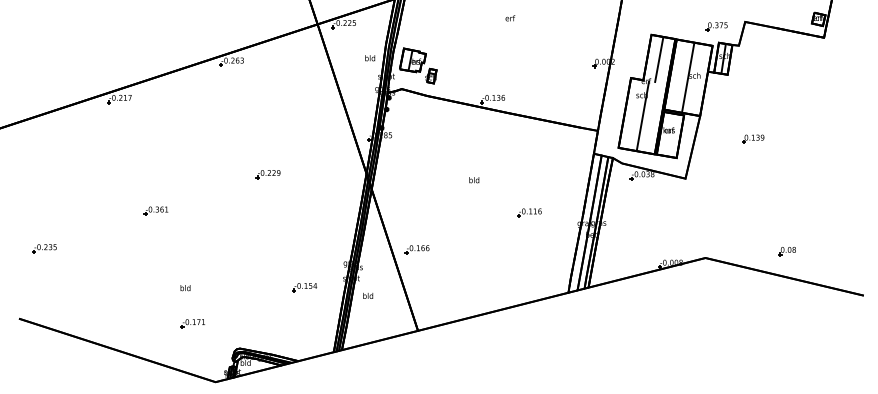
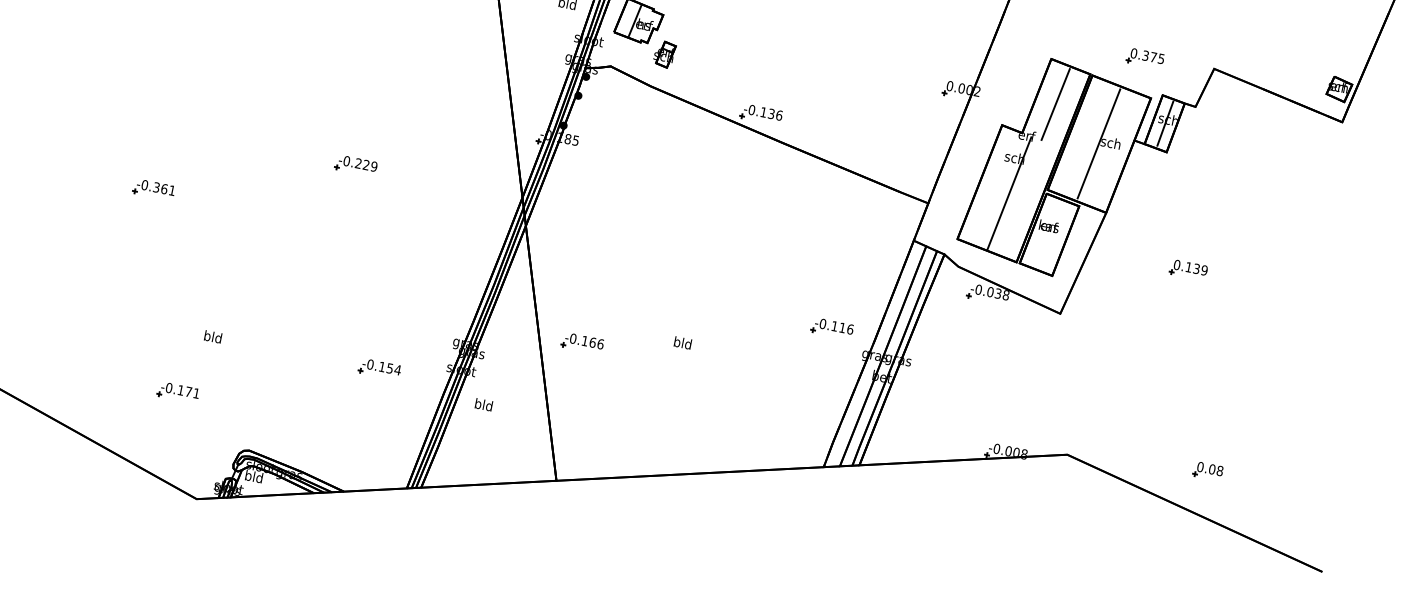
part: (716, 26) -> (1144, 57), moved
text: (474, 180) -> (683, 343), moved
part: (529, 212) -> (832, 327), moved
text: (185, 288) -> (212, 337), moved

